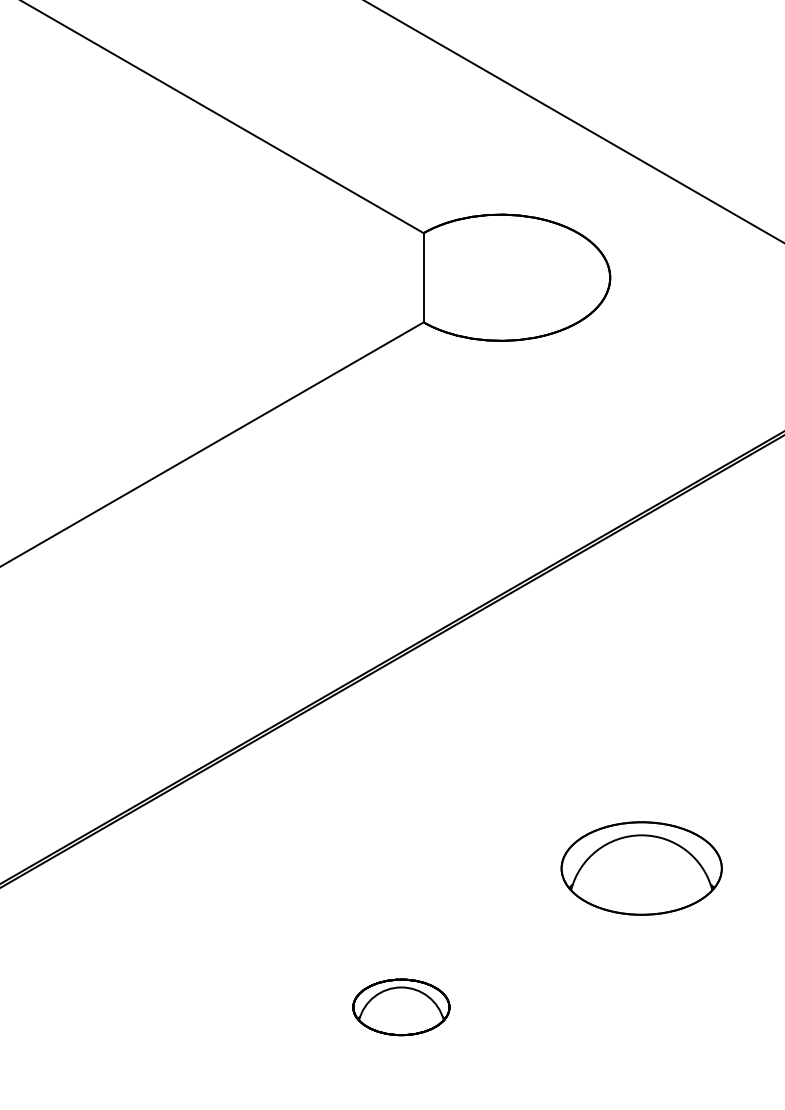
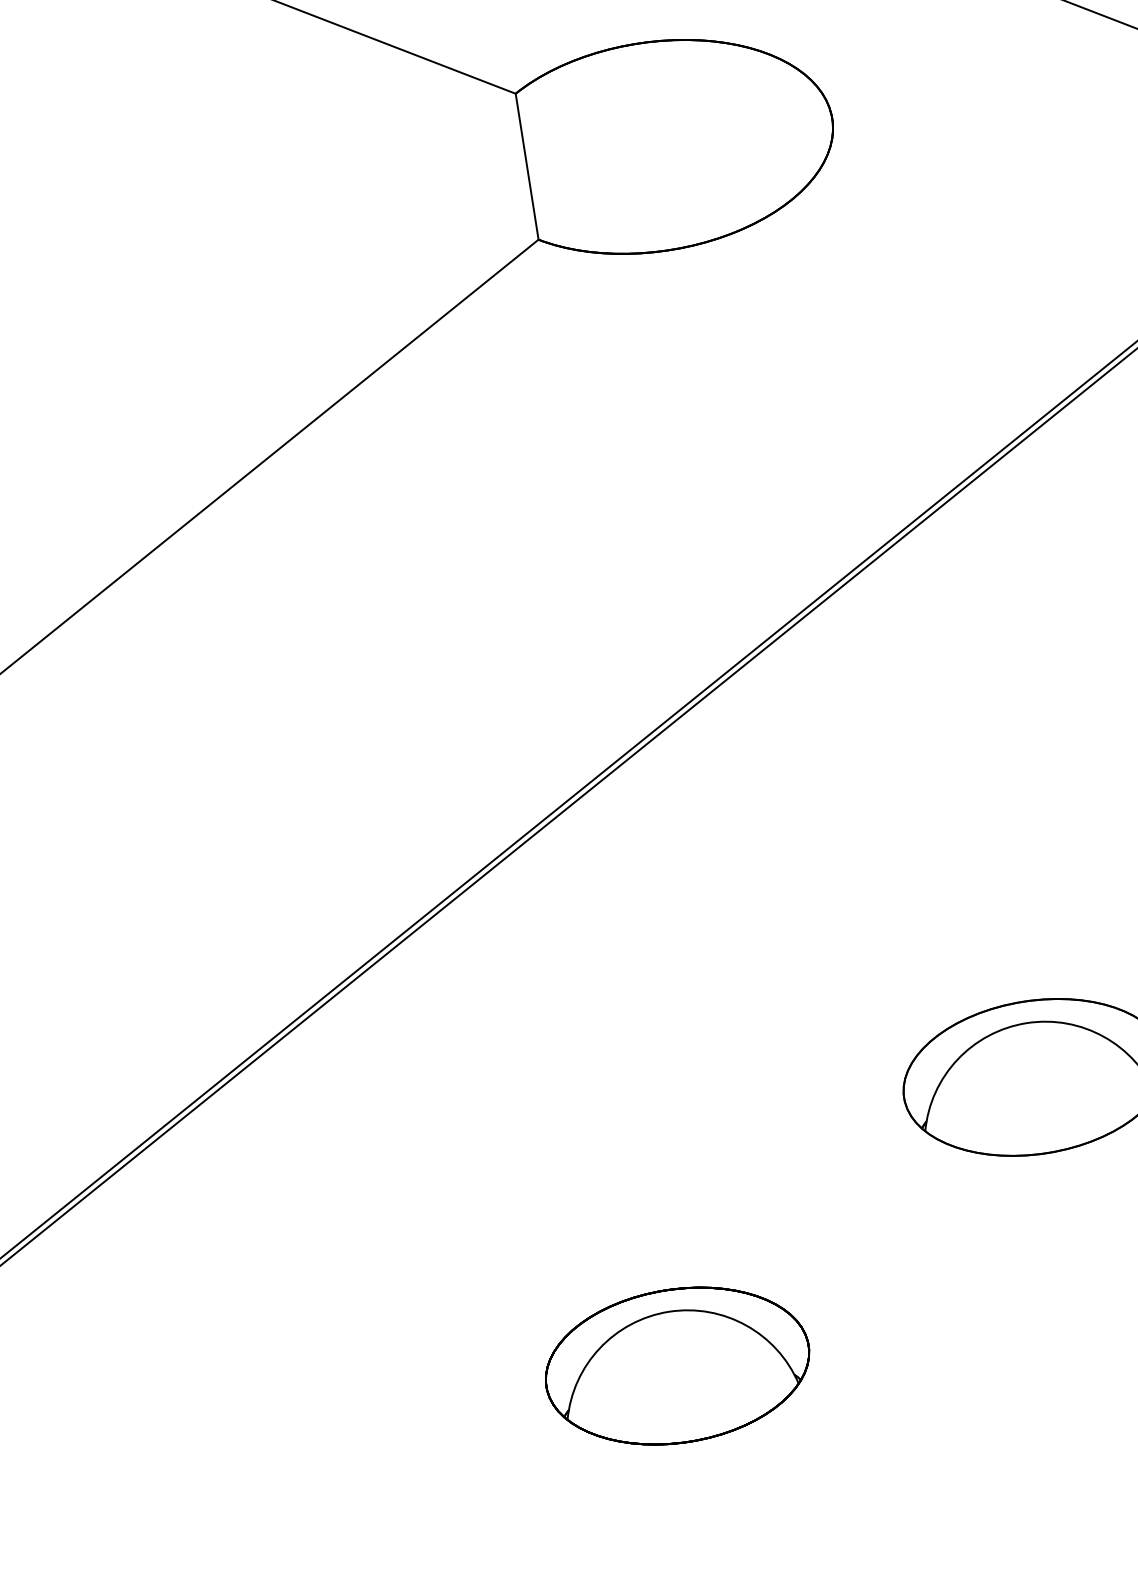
part: (401, 1007) -> (677, 1366), size x1.67

